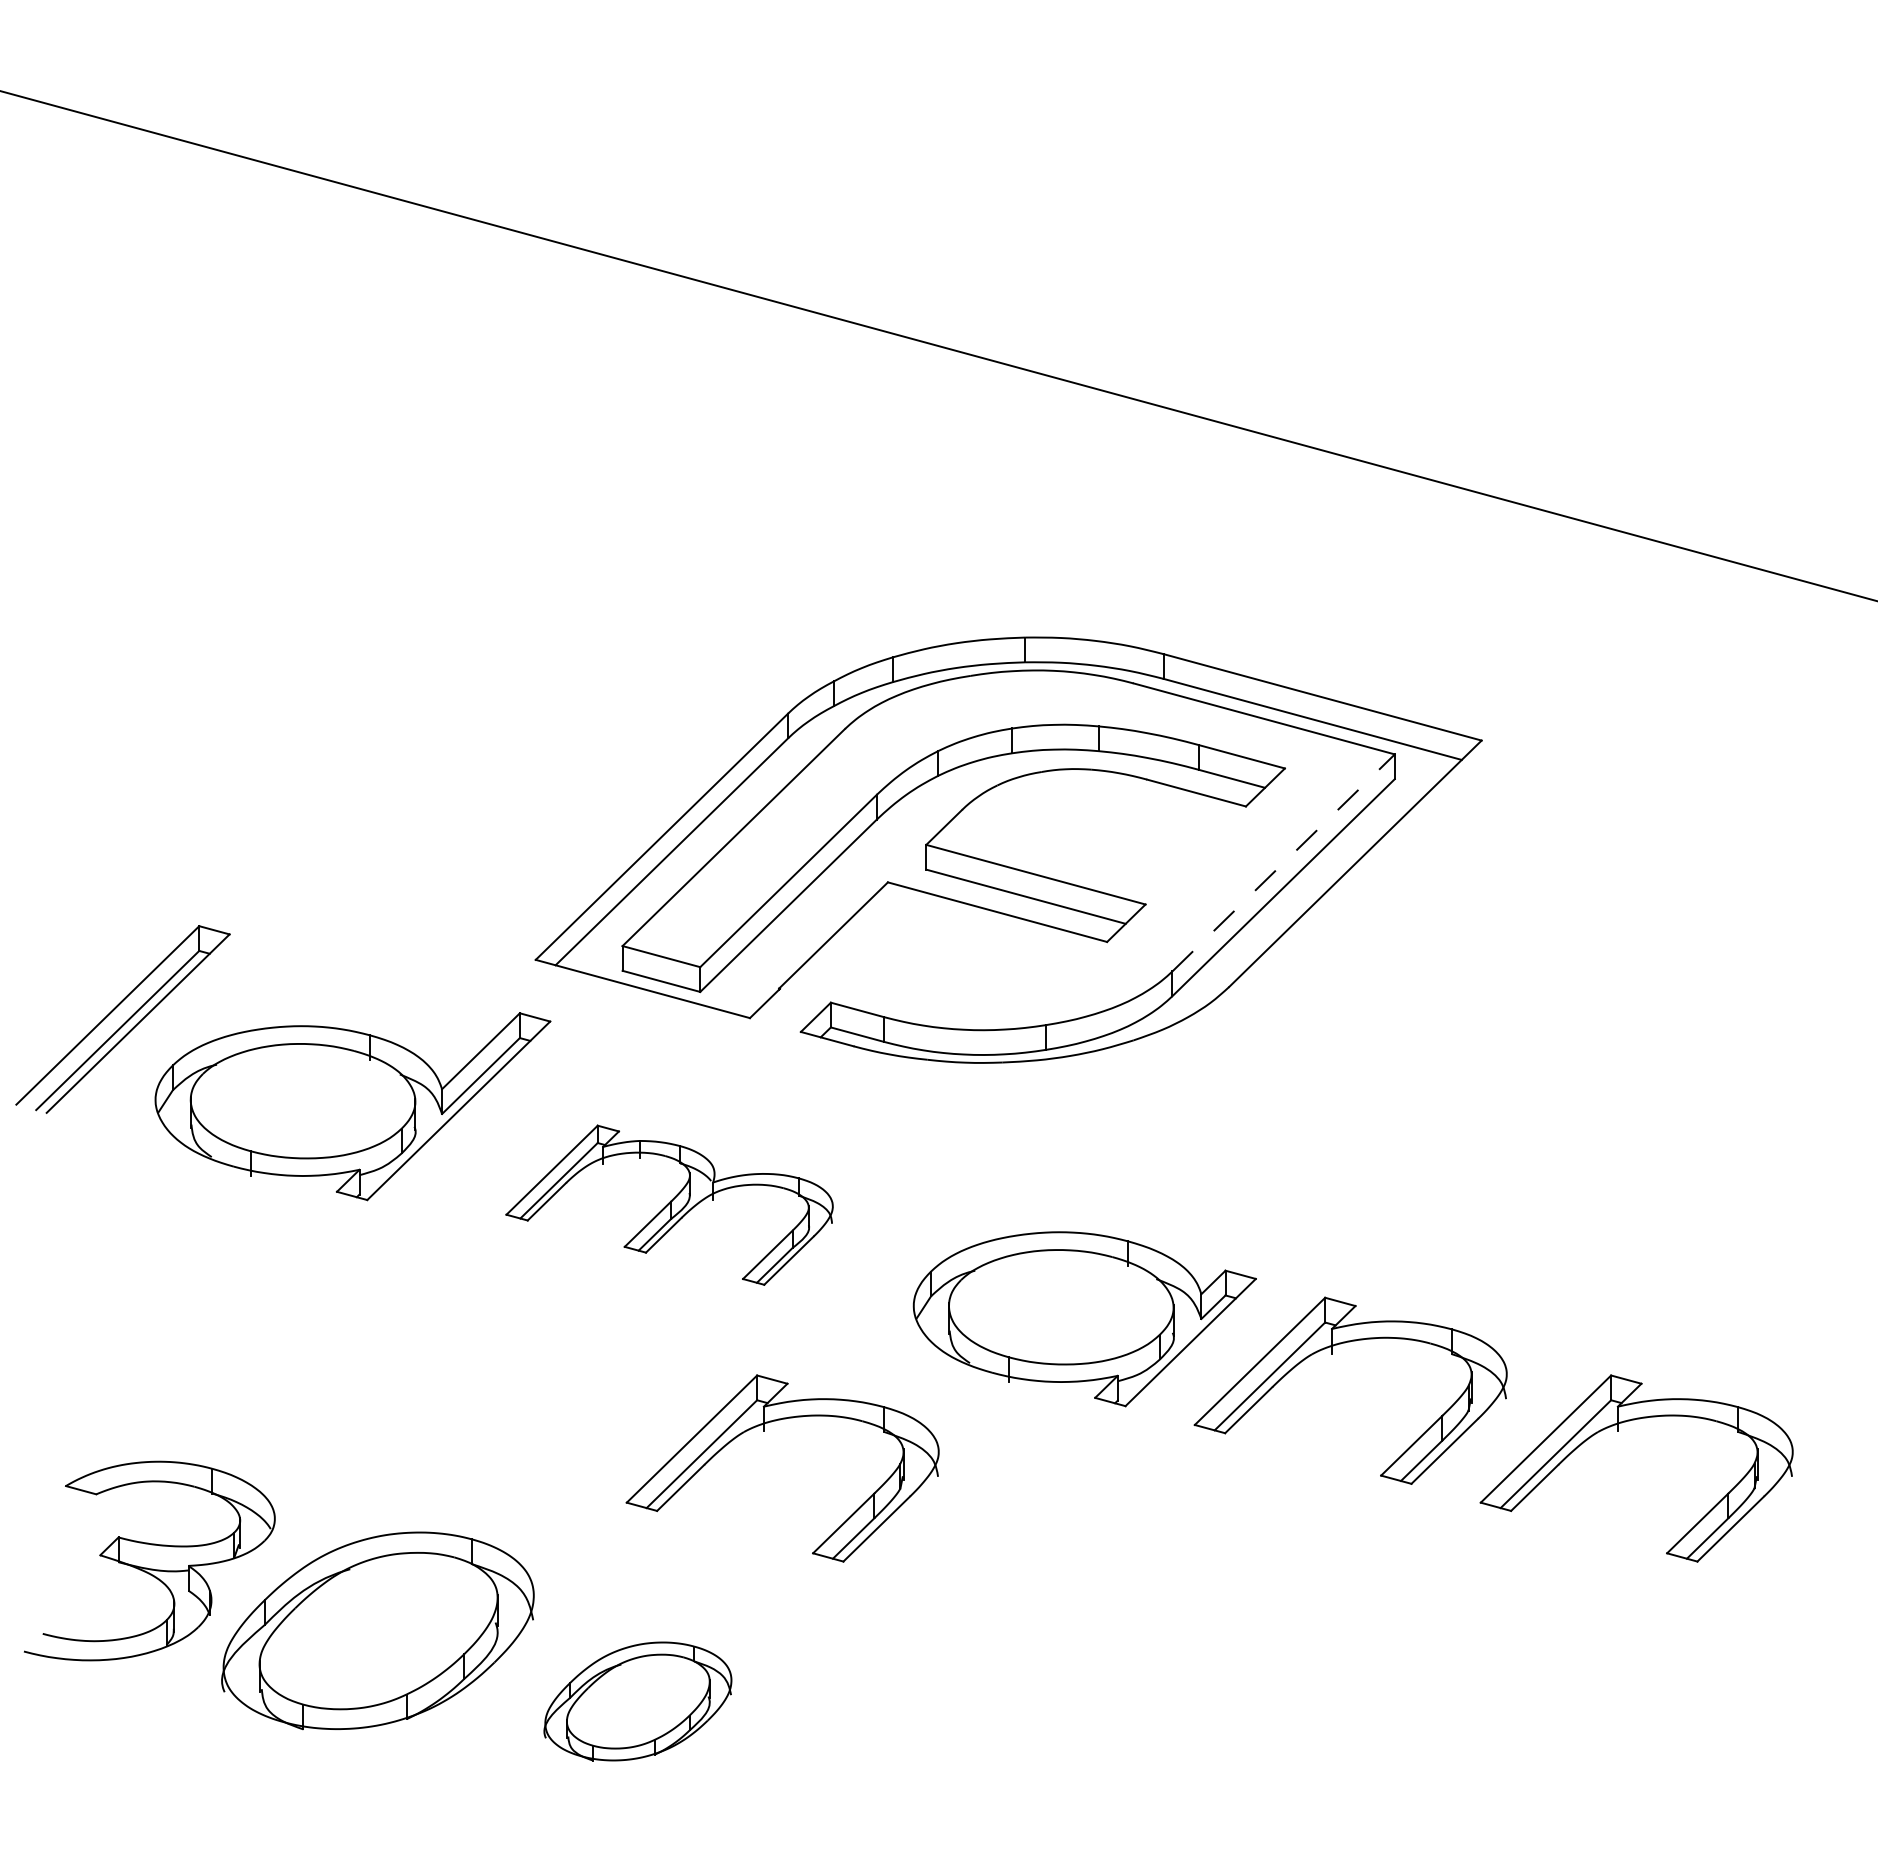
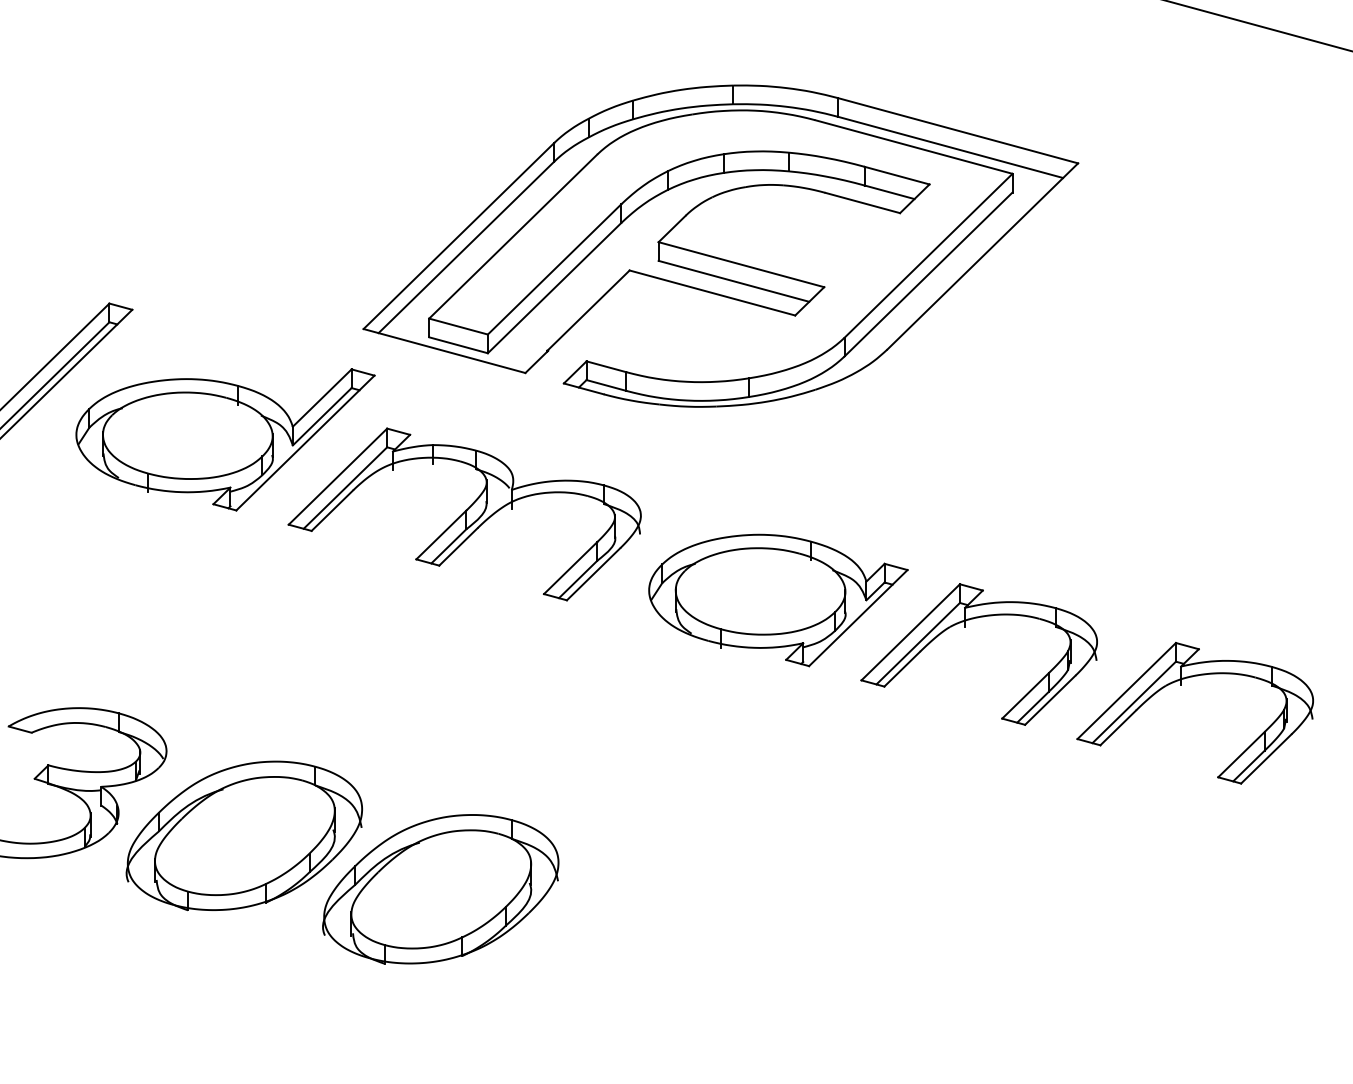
line: (1283, 862) -> (928, 255), dashed -> solid
part: (669, 1204) -> (464, 513), size x1.43
part: (764, 1431) -> (536, 685), removed
part: (637, 1701) -> (440, 889), size x1.67

